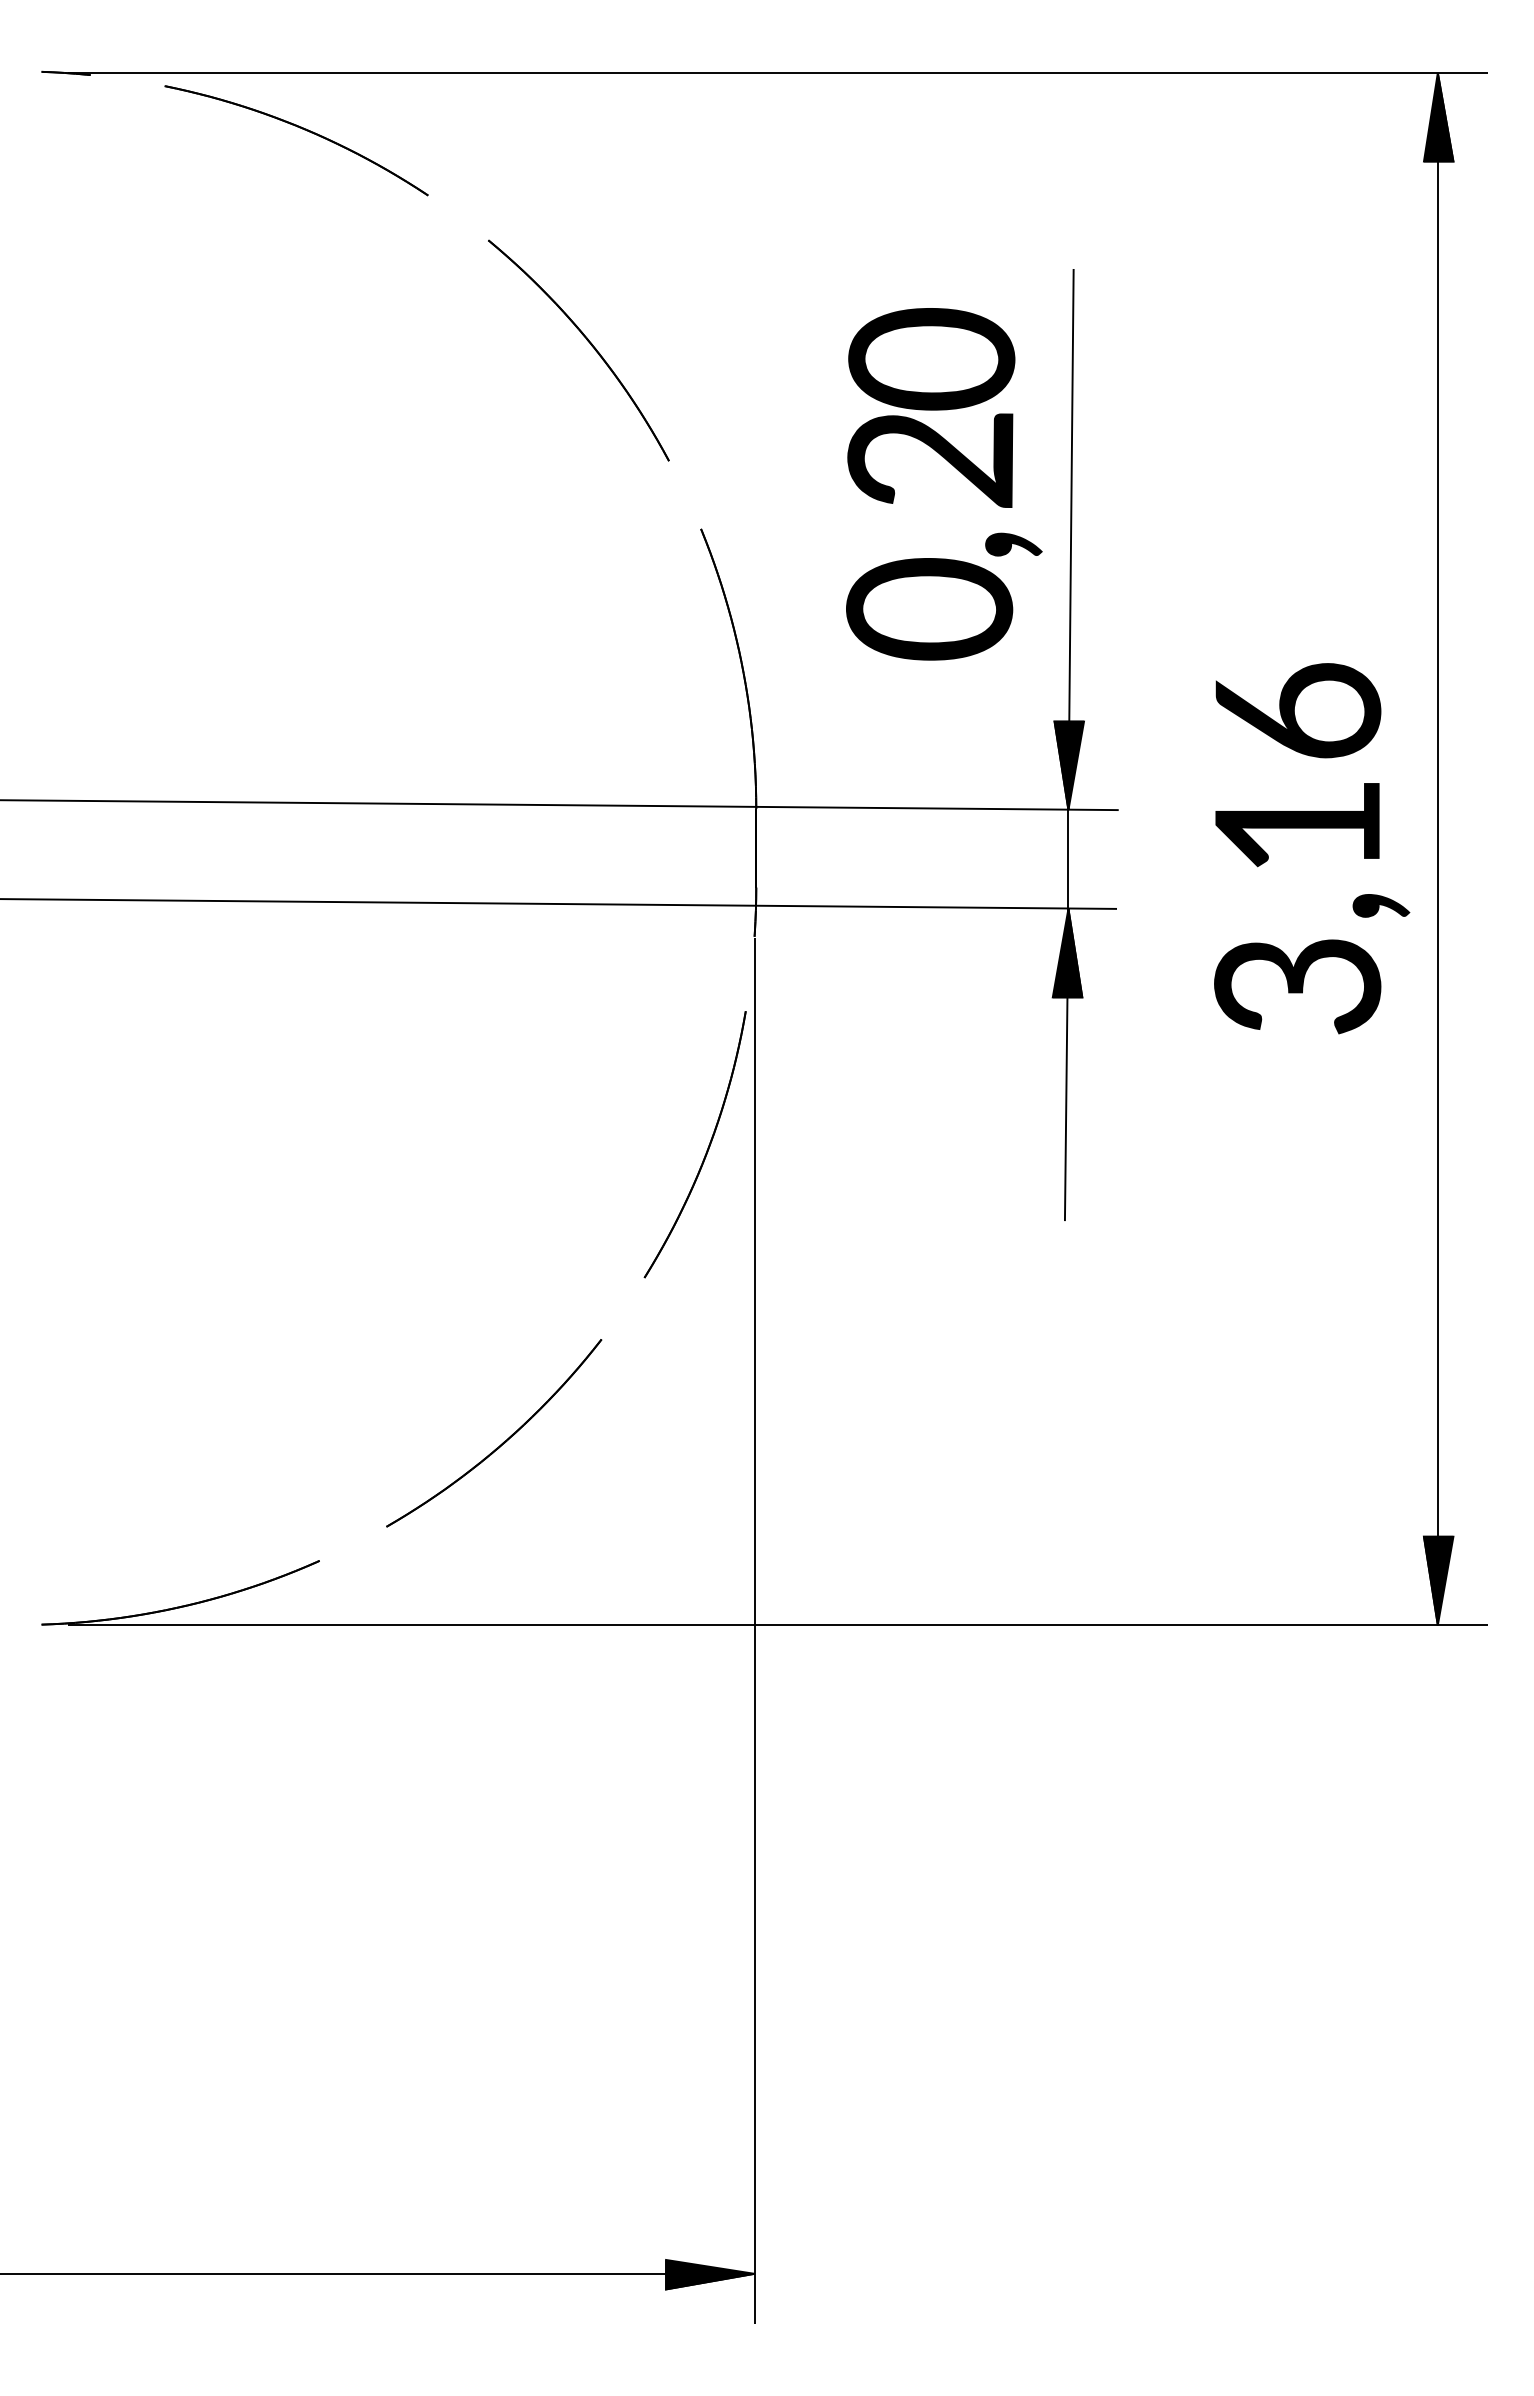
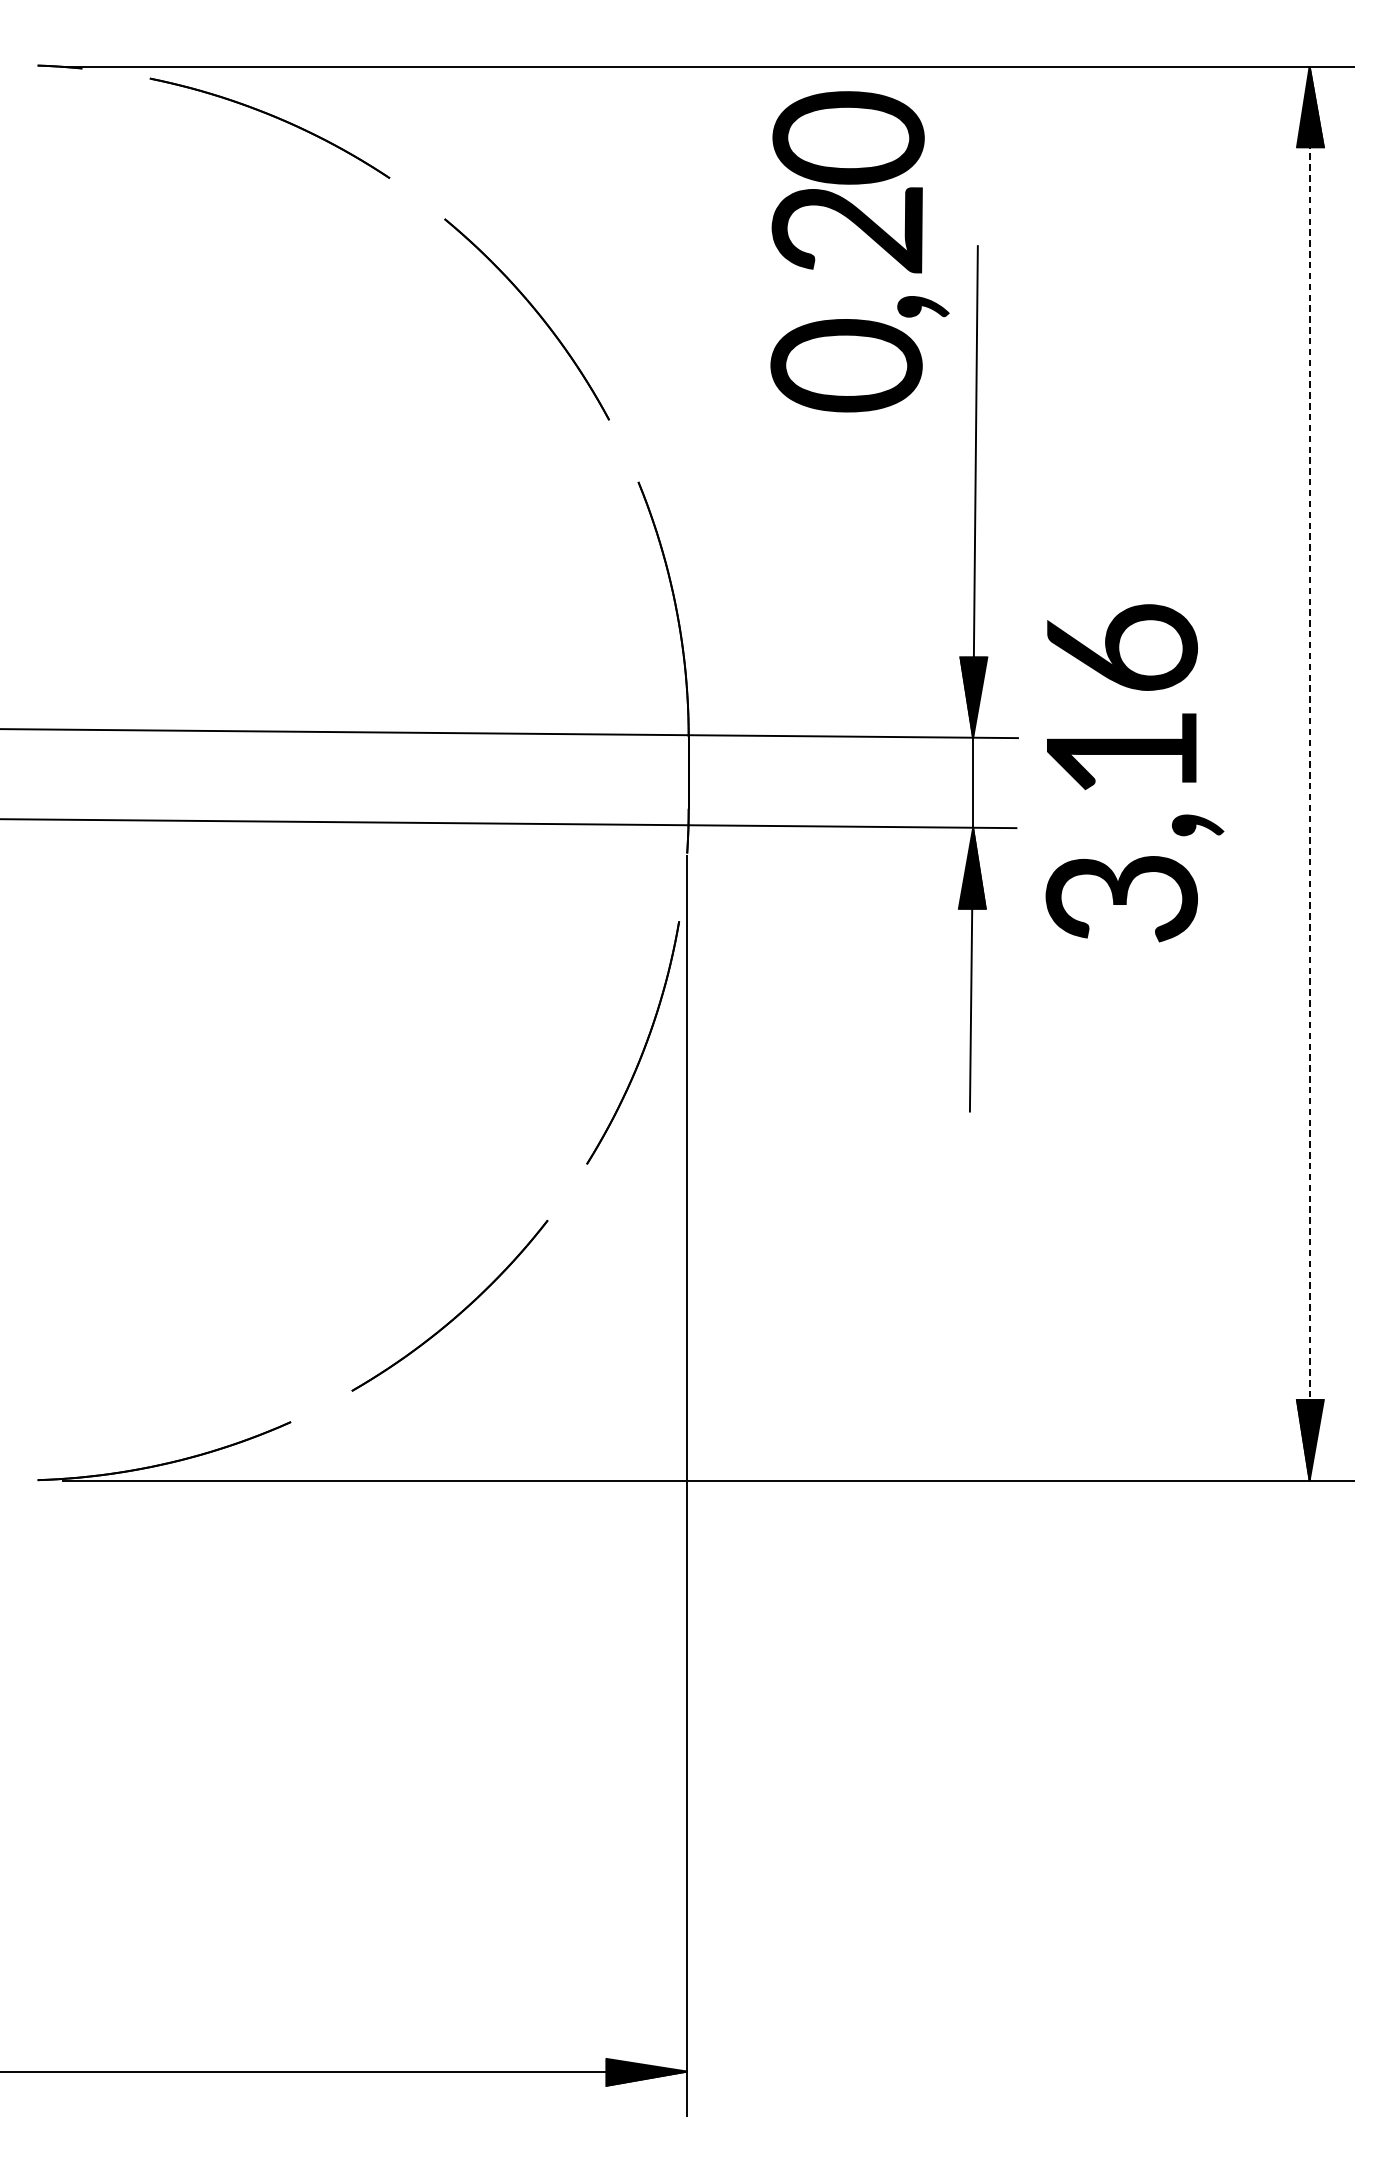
text: (944, 484) -> (860, 252), moved
text: (1312, 848) -> (1135, 773), moved
line: (1437, 849) -> (1309, 774), solid -> dashed

